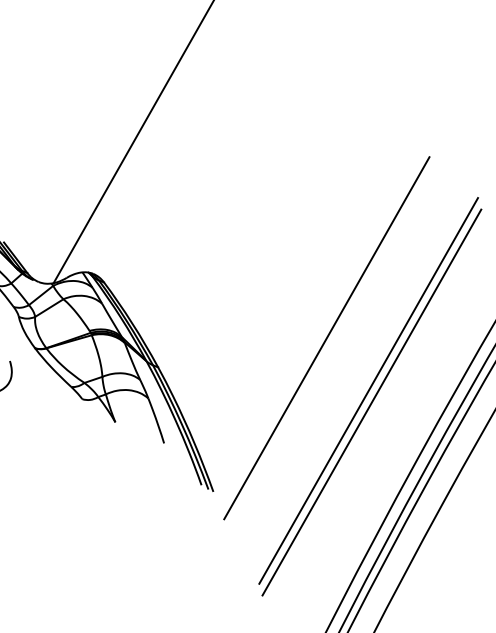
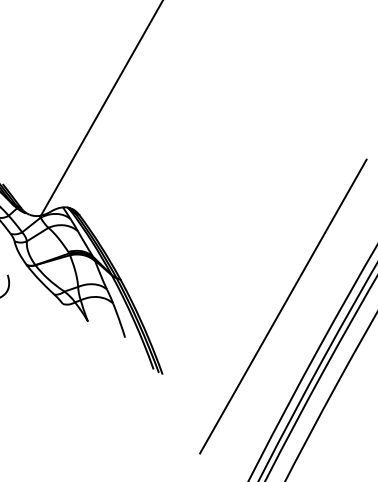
line: (326, 338) -> (248, 257), removed
line: (368, 390) -> (280, 297), removed

